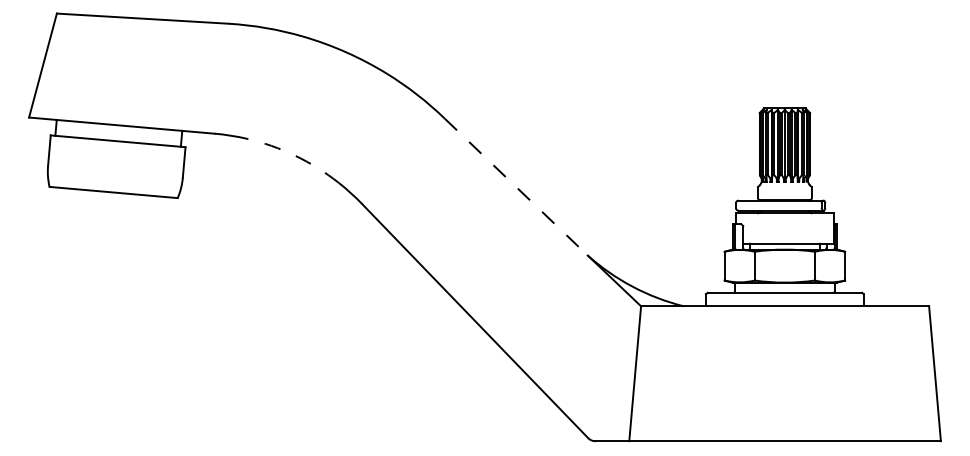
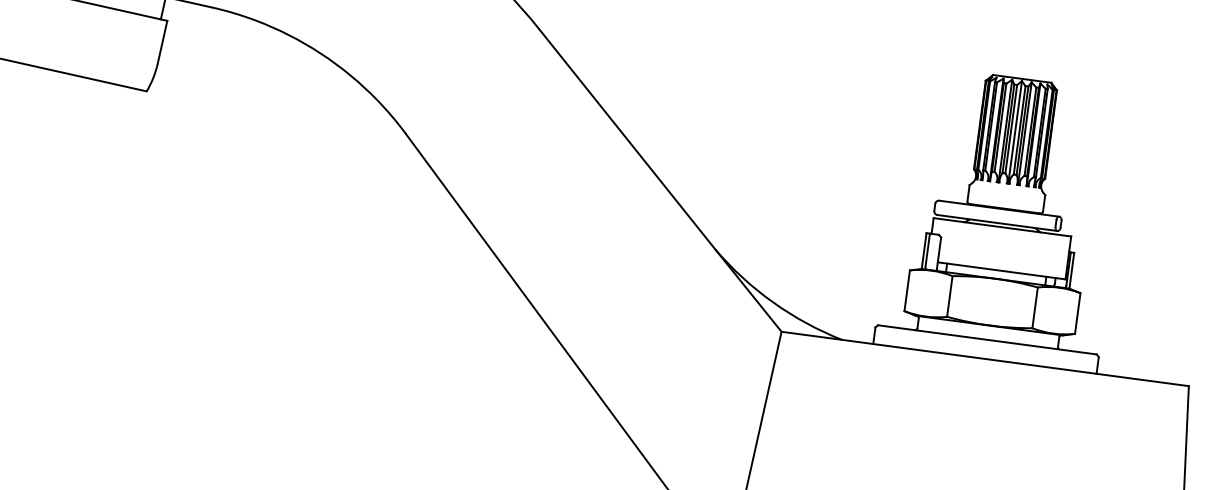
arc: (295, 155) -> (321, 53), dashed -> solid
line: (516, 187) -> (627, 140), dashed -> solid

